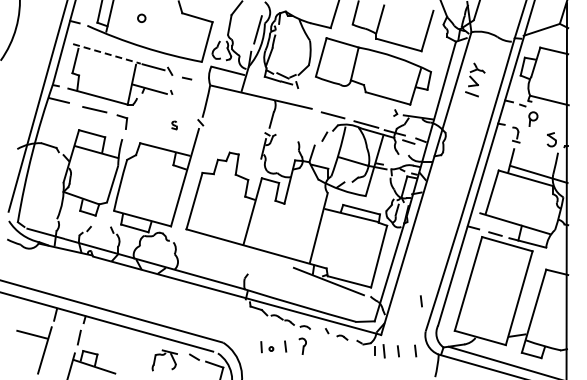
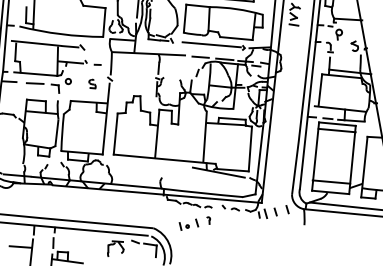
circle: (141, 17) -> (68, 80), moved
line: (107, 54) -> (36, 43), dashed -> solid
line: (187, 78) -> (97, 64), moved
line: (351, 100) -> (211, 44), added
part: (174, 125) -> (92, 84), size x1.67
line: (504, 252) -> (336, 130), added
line: (421, 301) -> (285, 174), removed
line: (484, 323) -> (331, 181), added
part: (302, 345) -> (208, 220), size x0.62

